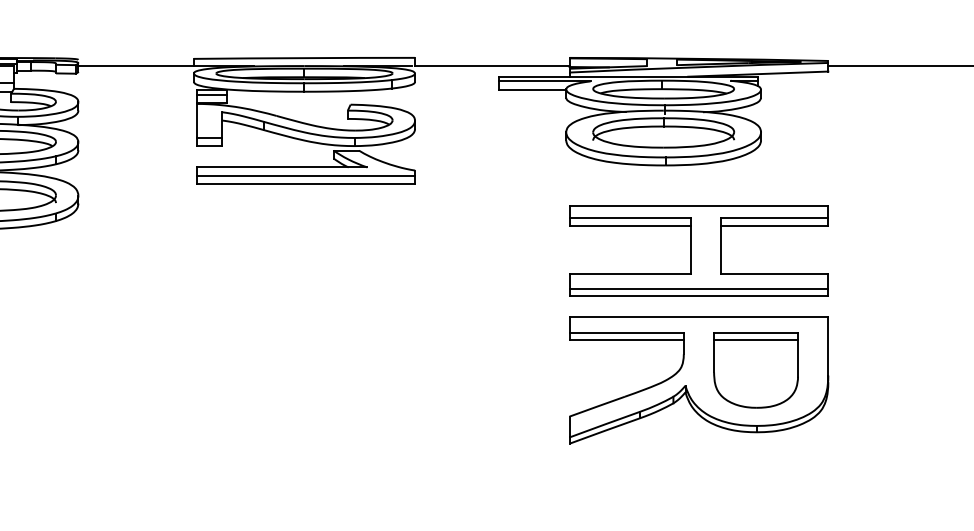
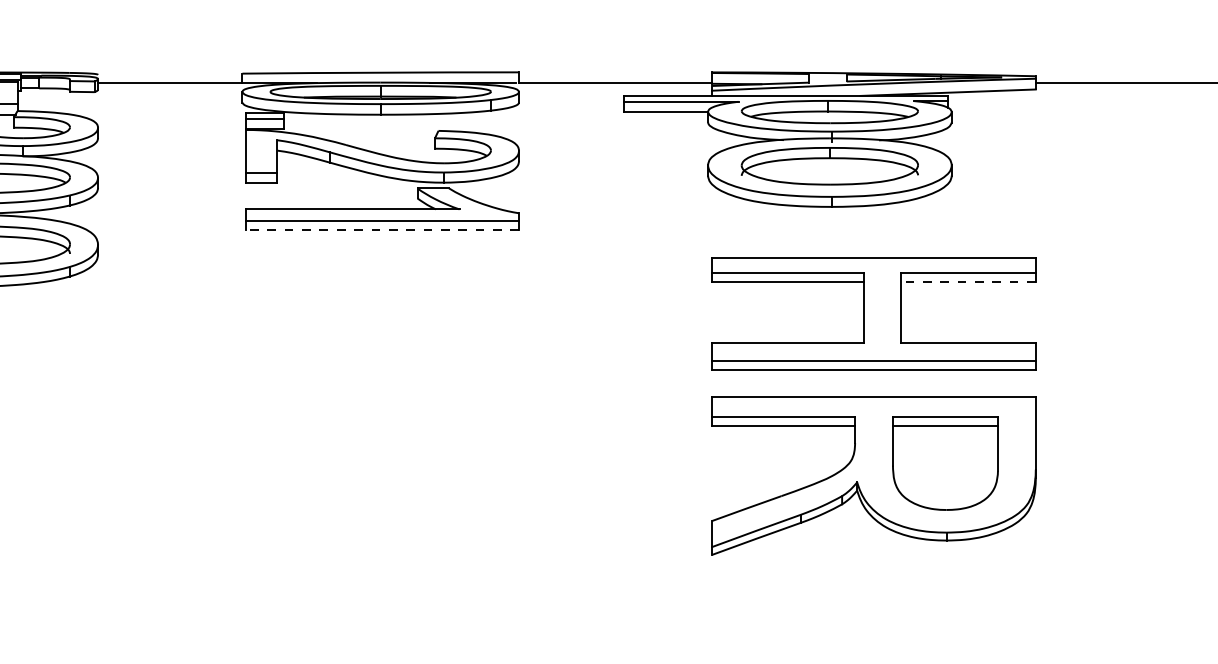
line: (305, 184) -> (382, 230), solid -> dashed
line: (774, 225) -> (968, 282), solid -> dashed

